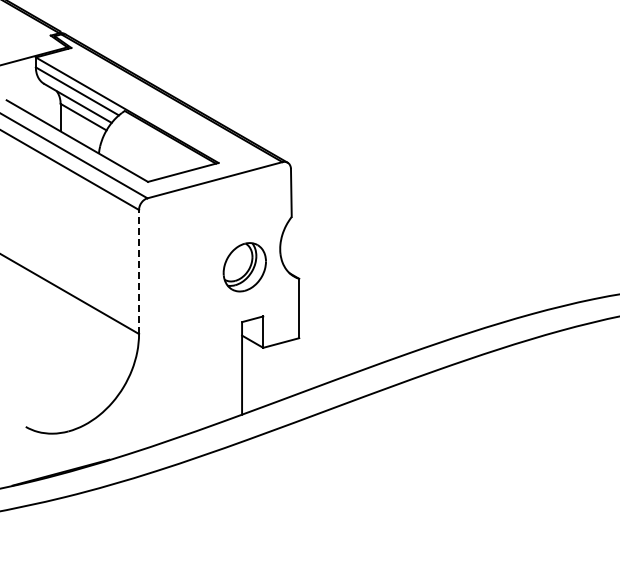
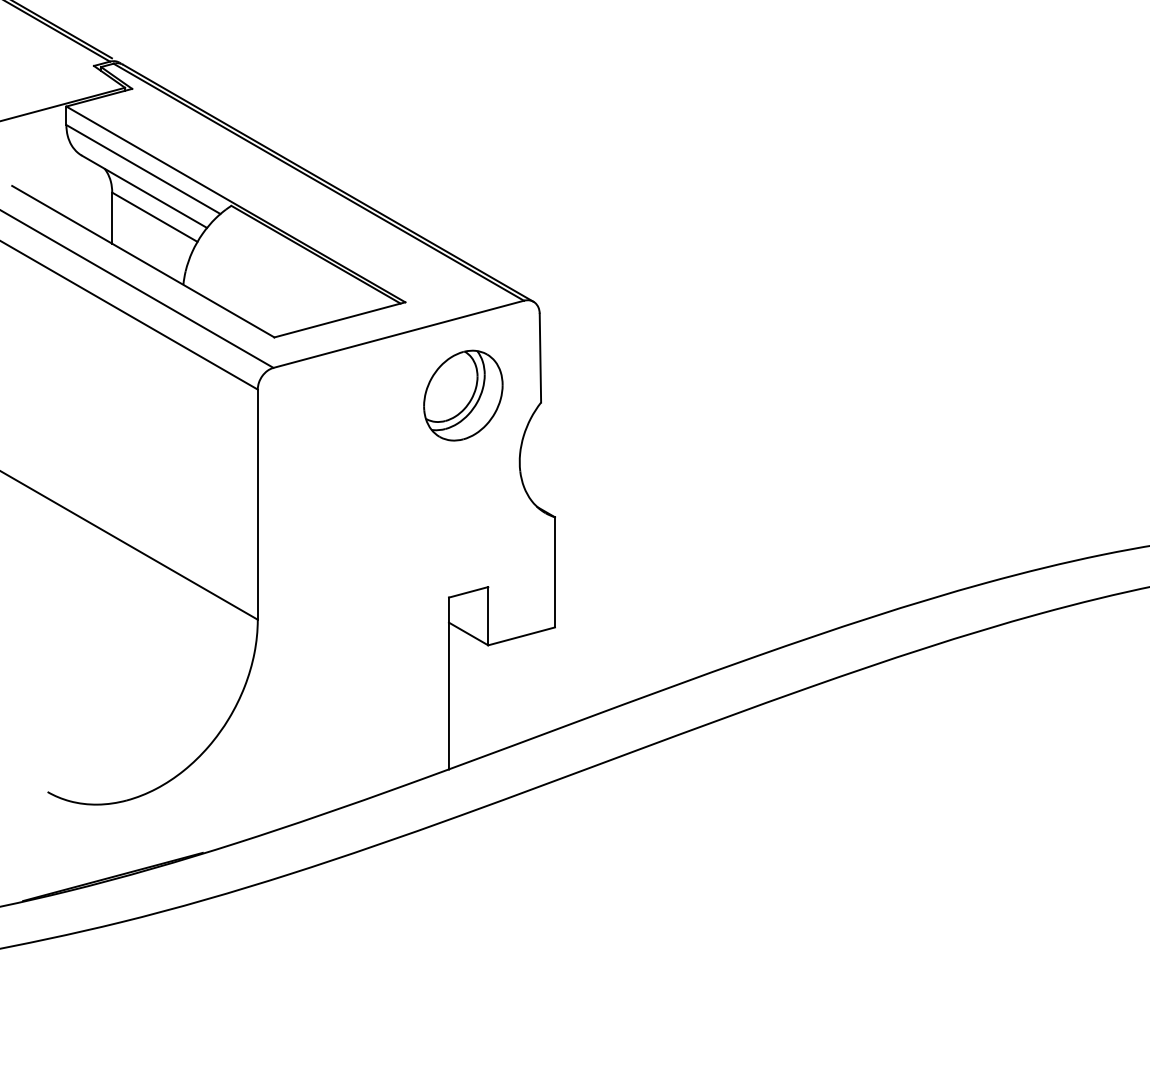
part: (244, 267) -> (462, 396), moved
line: (139, 271) -> (258, 503), dashed -> solid

